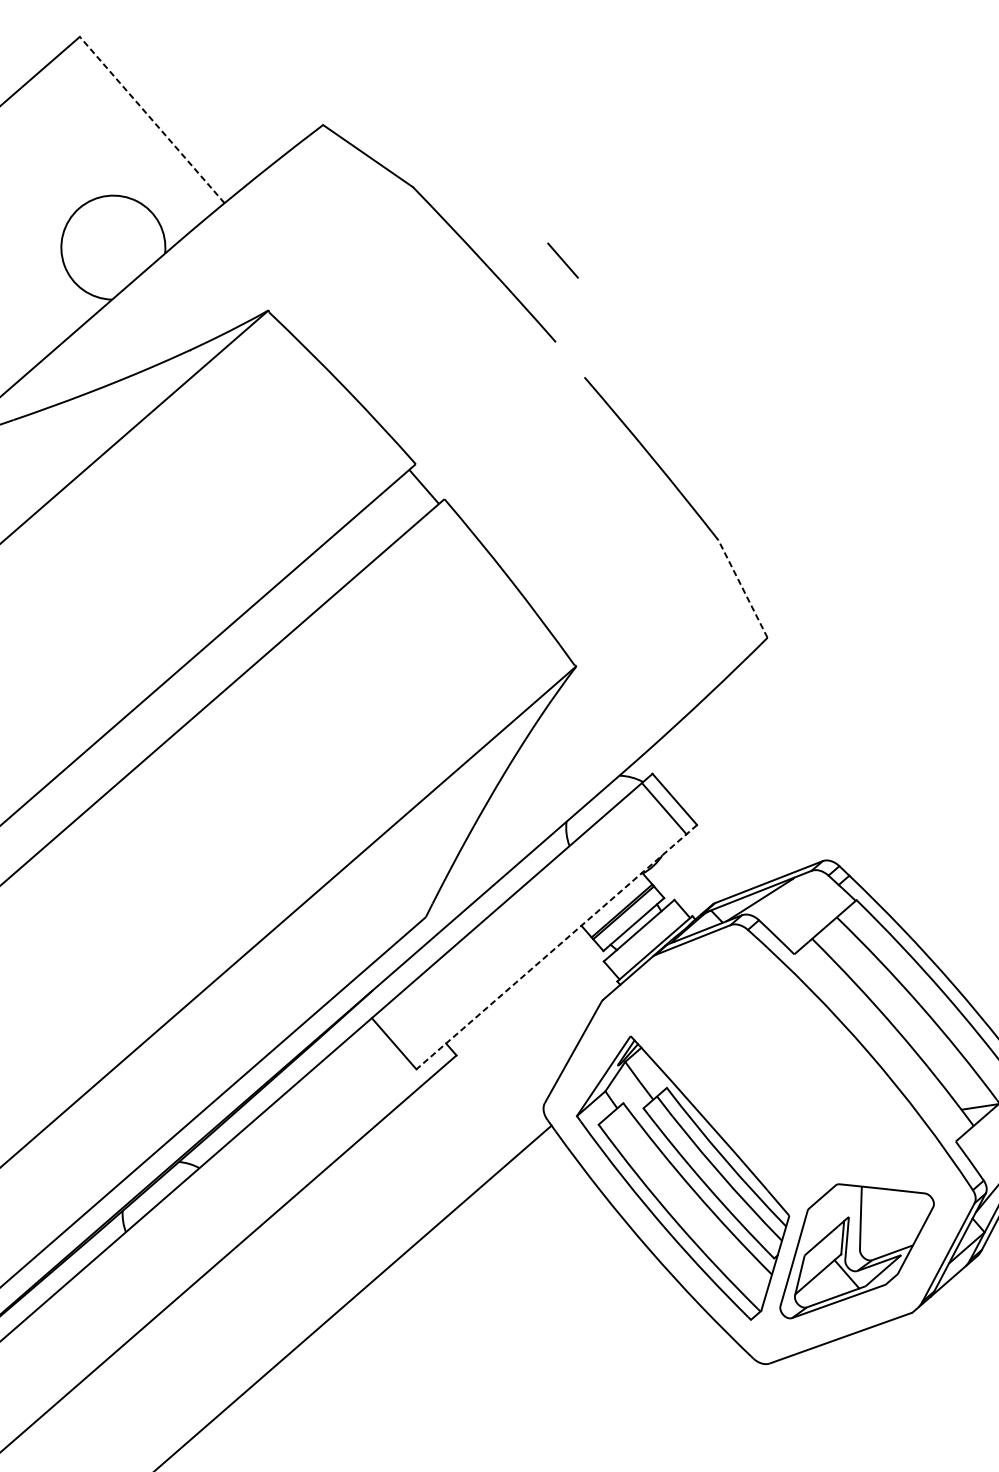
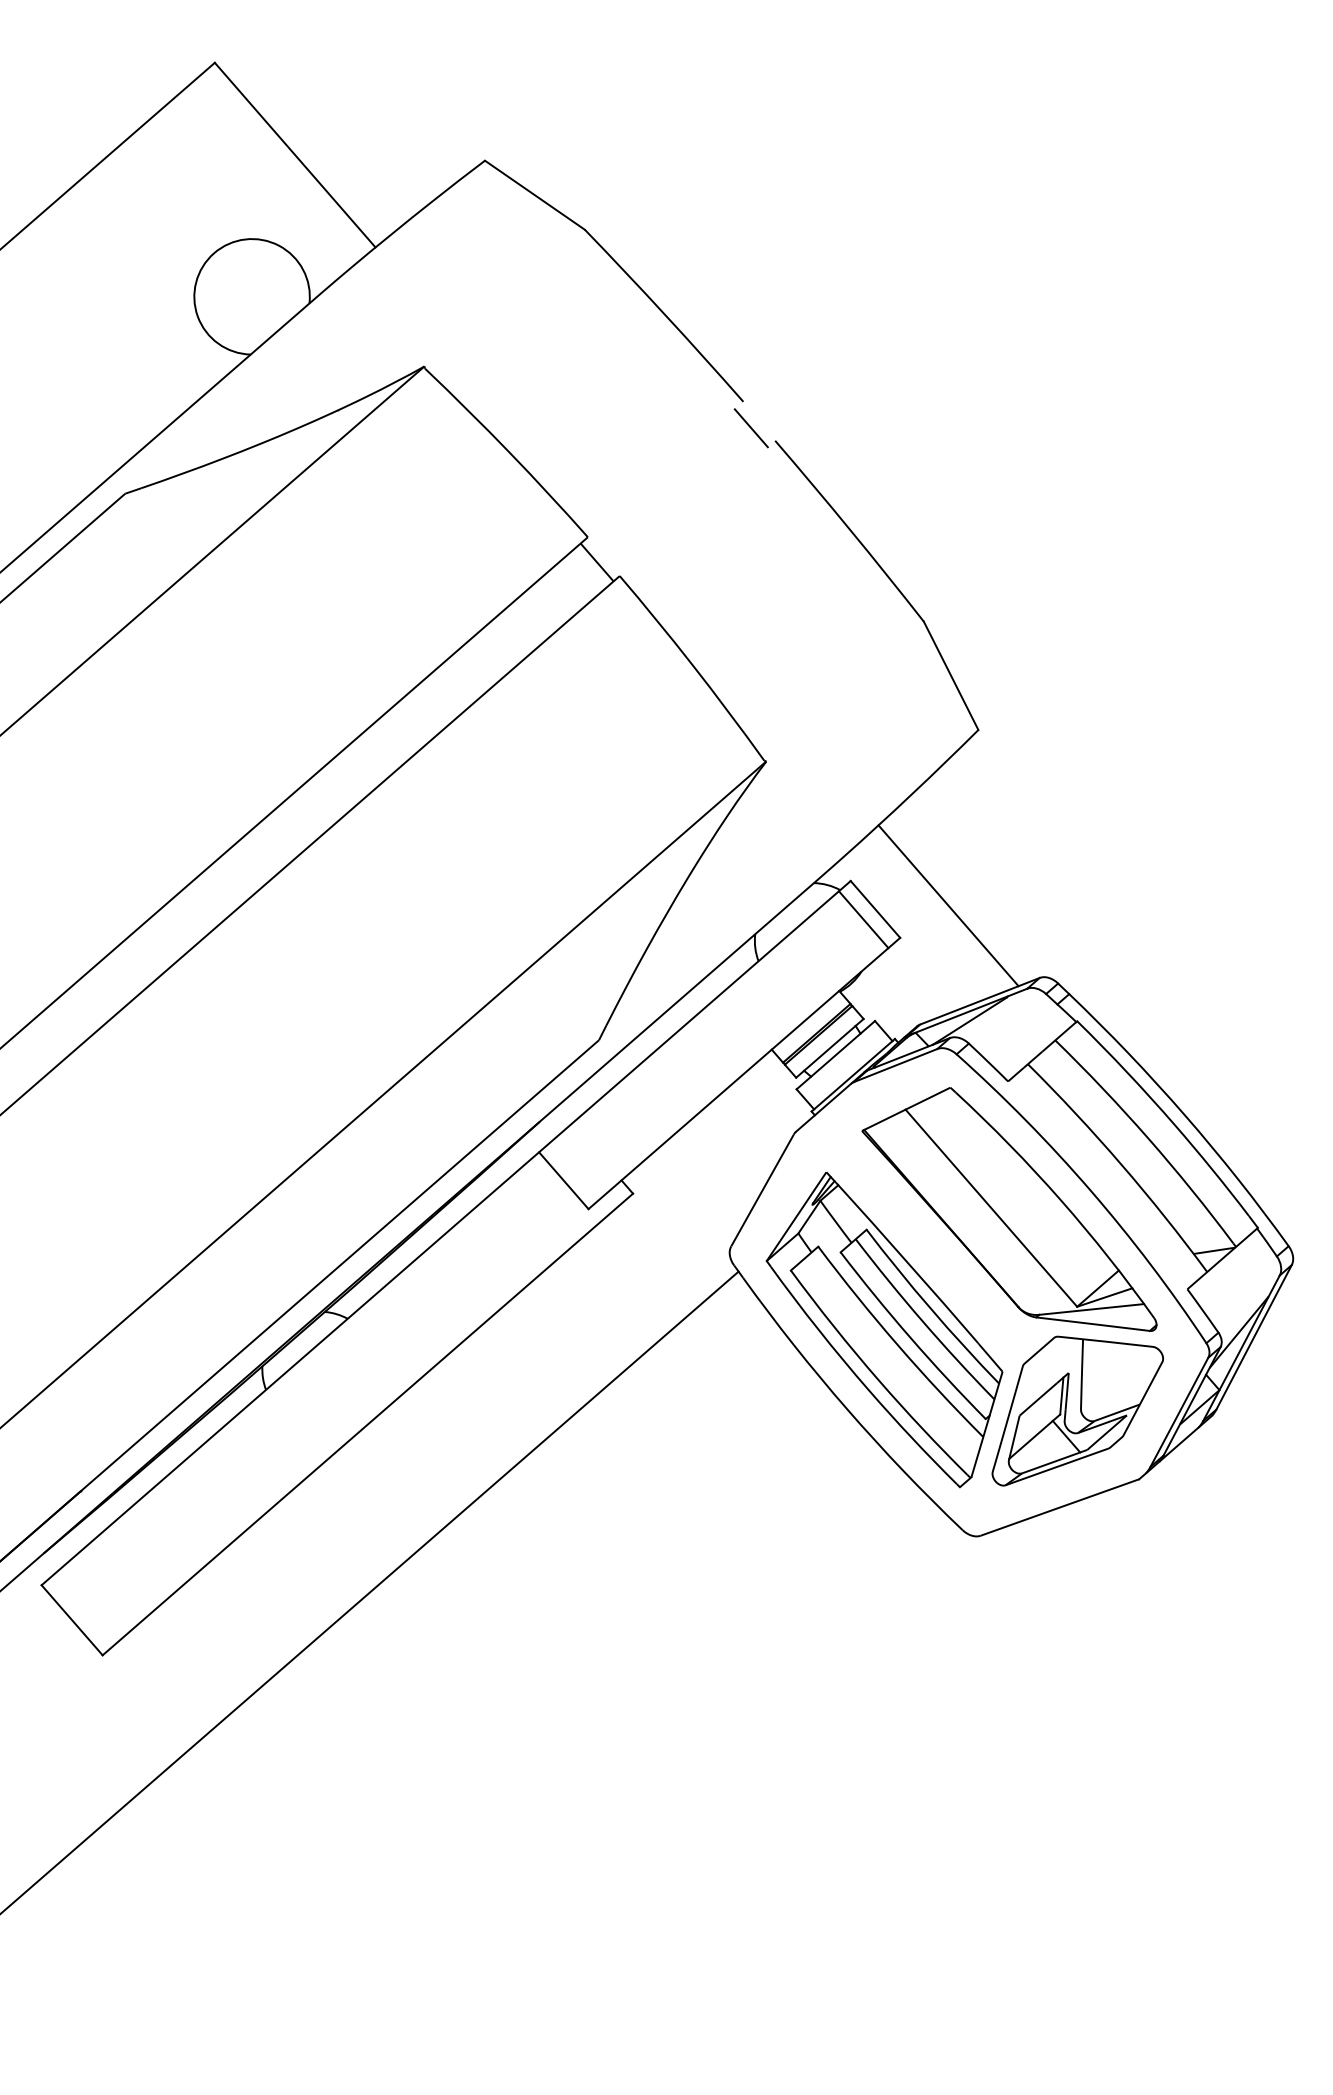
line: (151, 119) -> (294, 154), dashed -> solid
line: (562, 260) -> (750, 428), moved
line: (743, 588) -> (951, 675), dashed -> solid
line: (740, 795) -> (948, 905), added
line: (556, 947) -> (744, 1073), dashed -> solid
part: (795, 1069) -> (1009, 1209), added

